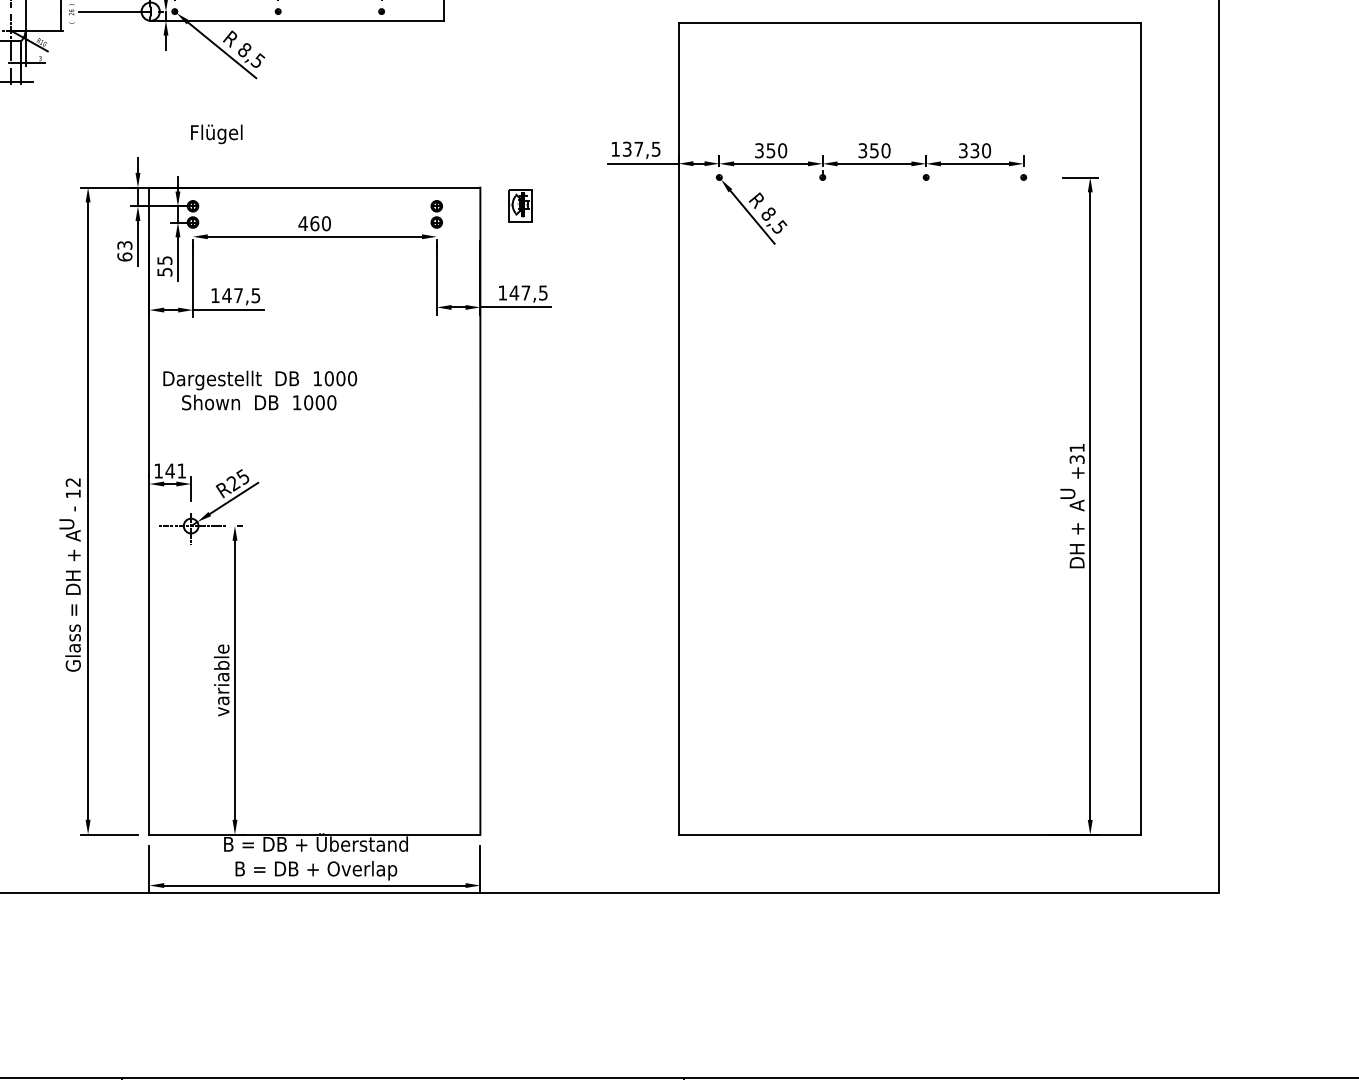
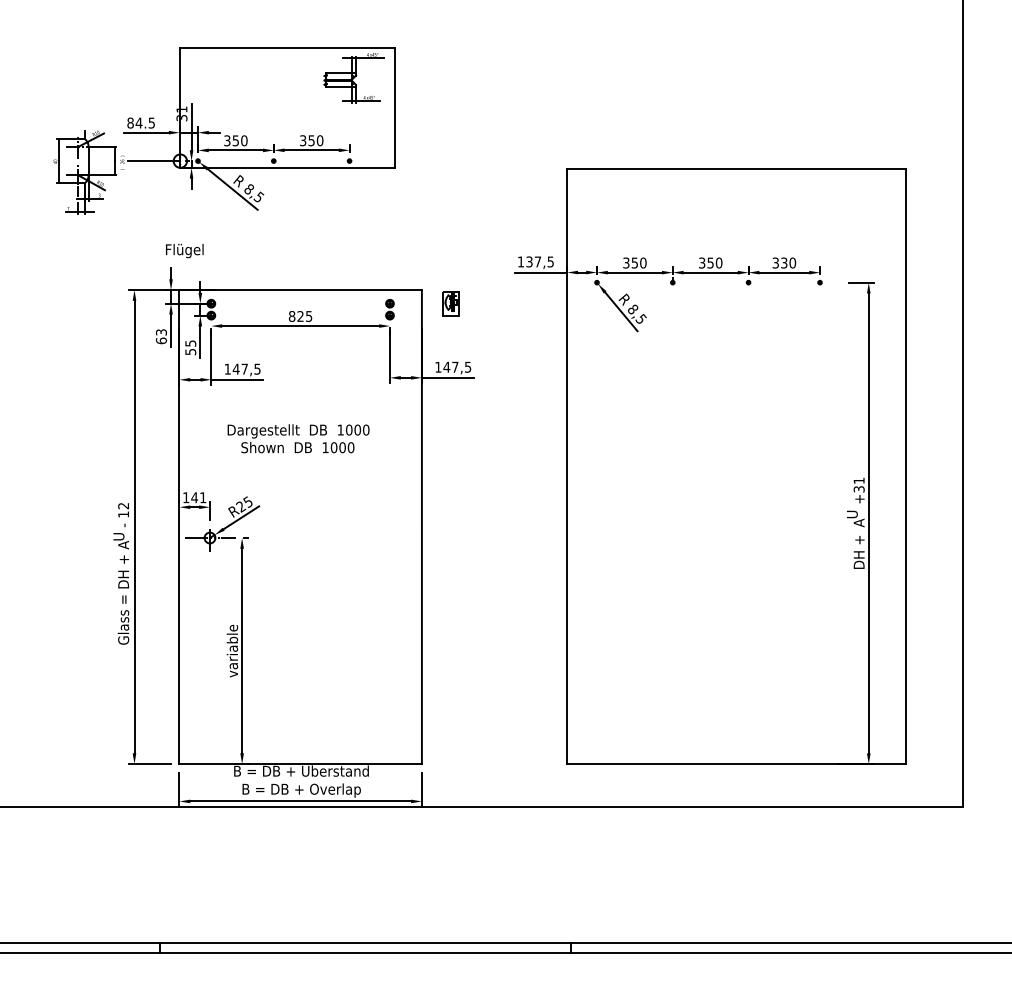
text: (216, 134) -> (184, 251), moved
text: (314, 222) -> (300, 315), 460 -> 825
text: (260, 390) -> (298, 438), moved

